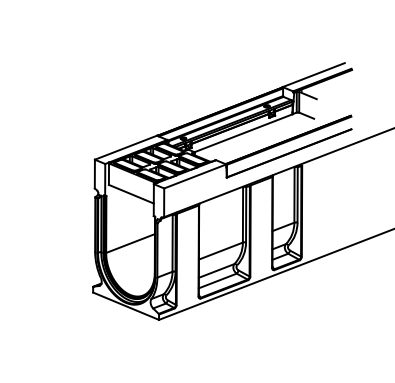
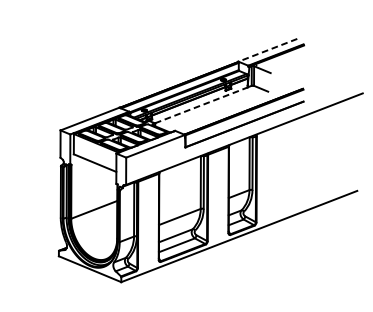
line: (313, 75) -> (267, 50), solid -> dashed
line: (243, 133) -> (201, 105), solid -> dashed

